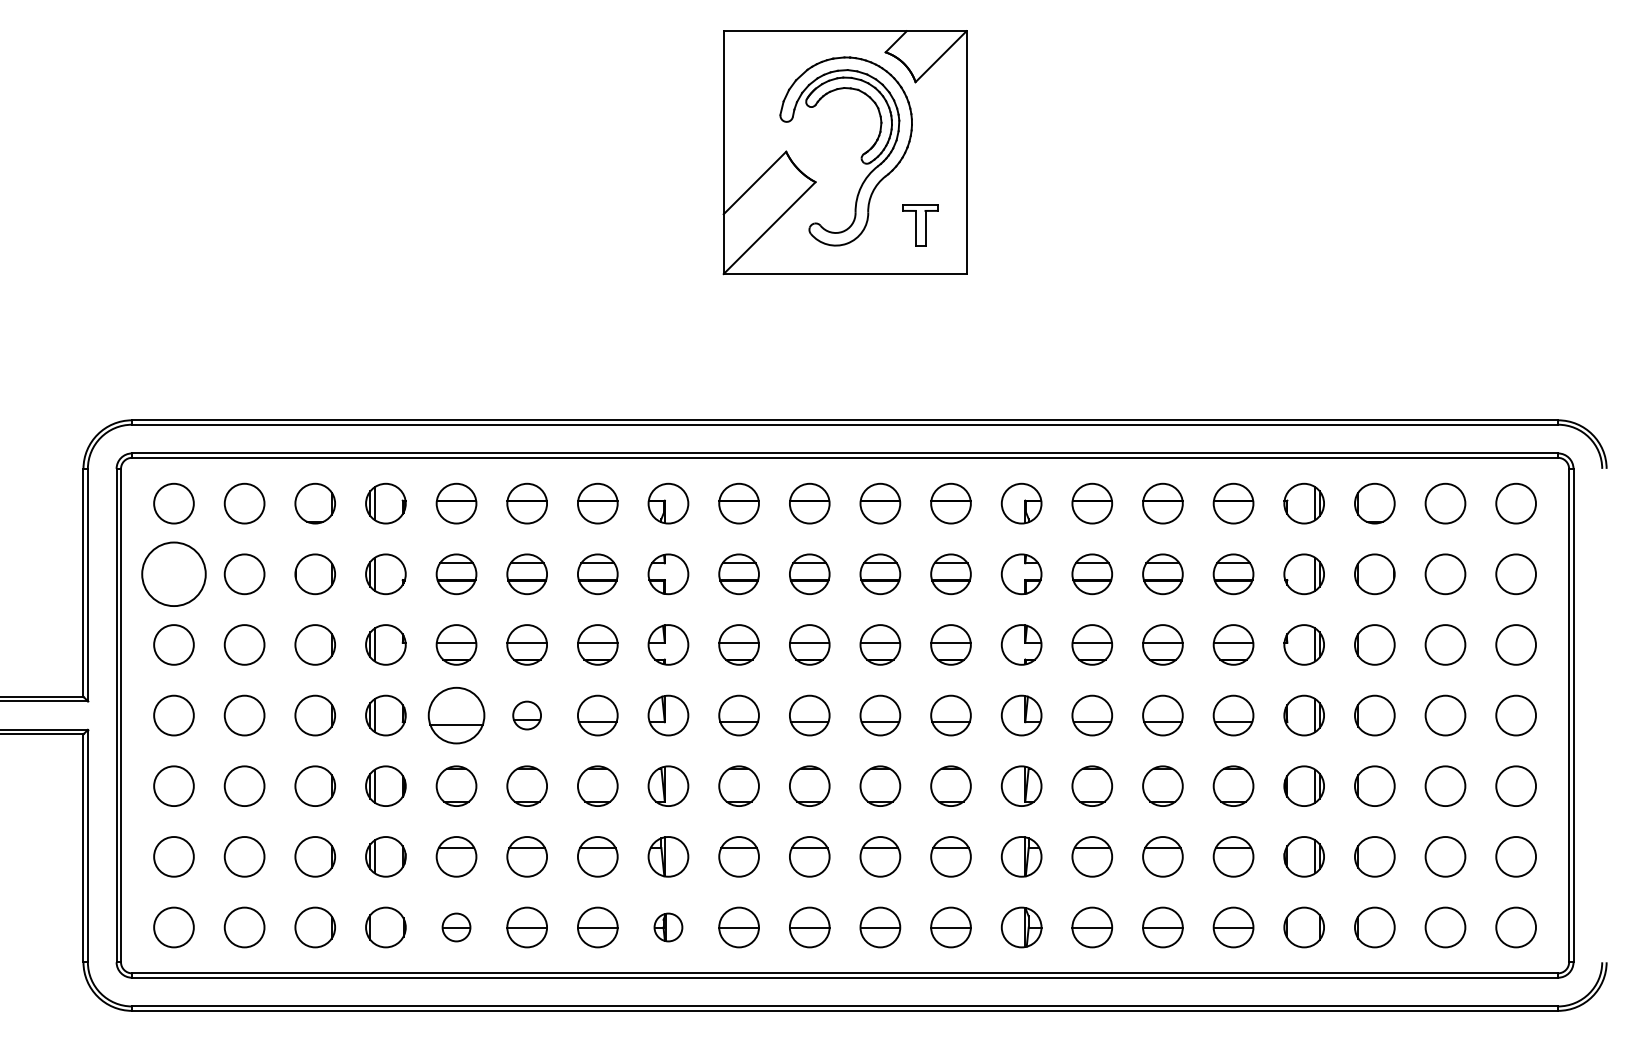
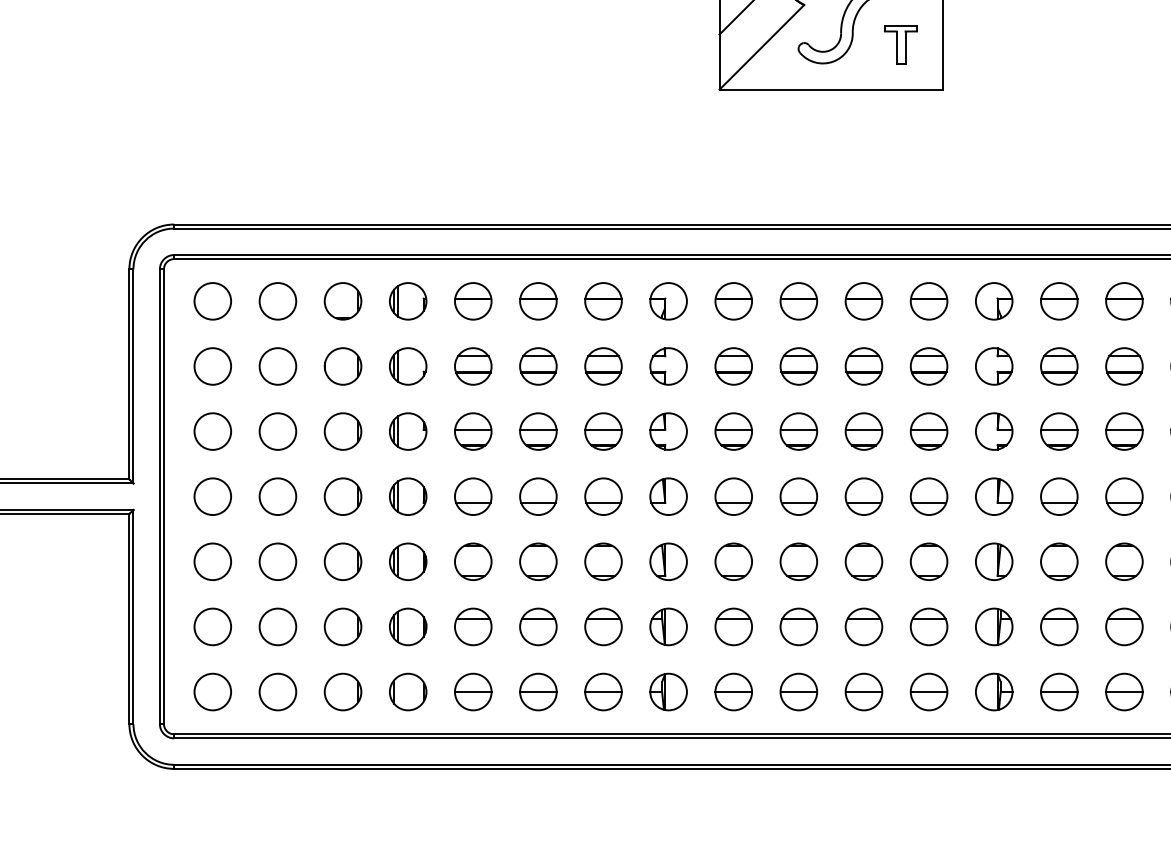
circle: (173, 574) -> (212, 366), size x0.62
part: (456, 715) -> (473, 496), size x0.71
part: (526, 715) -> (537, 496), size x1.43
part: (456, 927) -> (473, 692), size x1.43
part: (668, 927) -> (668, 692), size x1.43

